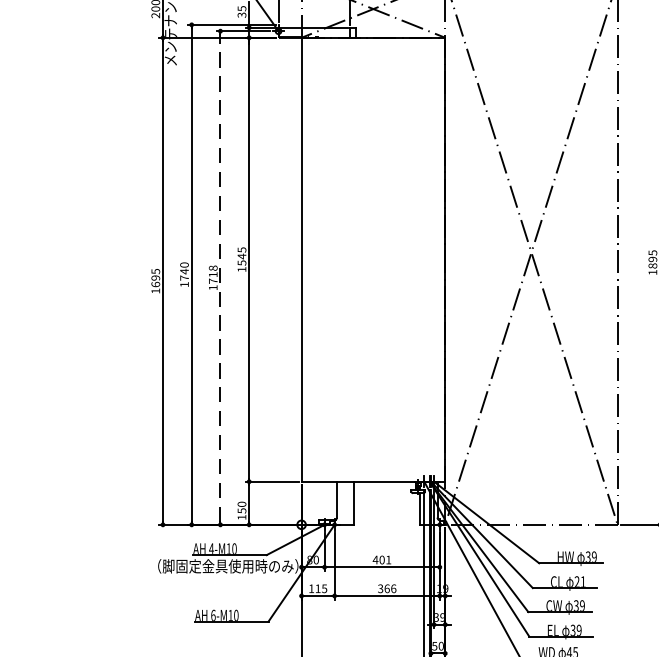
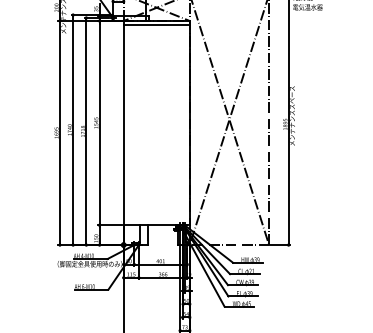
line: (372, 45) -> (156, 24), added
line: (220, 277) -> (86, 131), dashed -> solid

